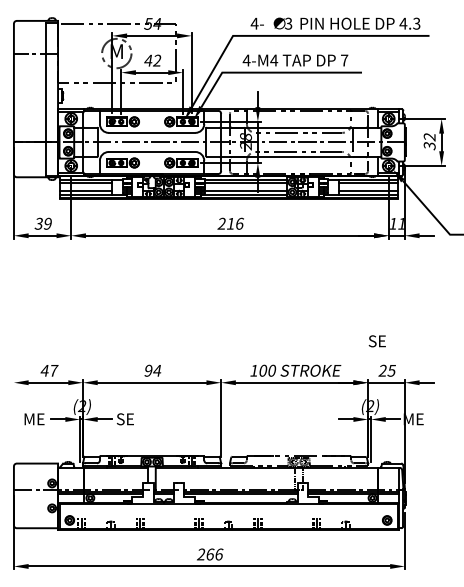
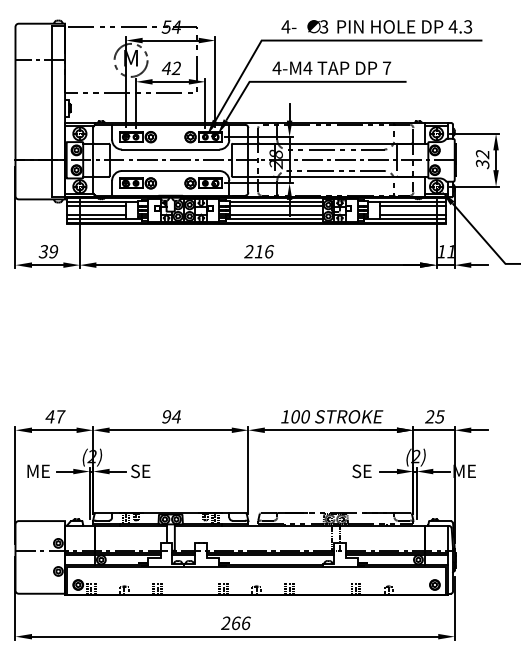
text: (376, 341) -> (361, 471), moved
line: (13, 431) -> (14, 485), added

